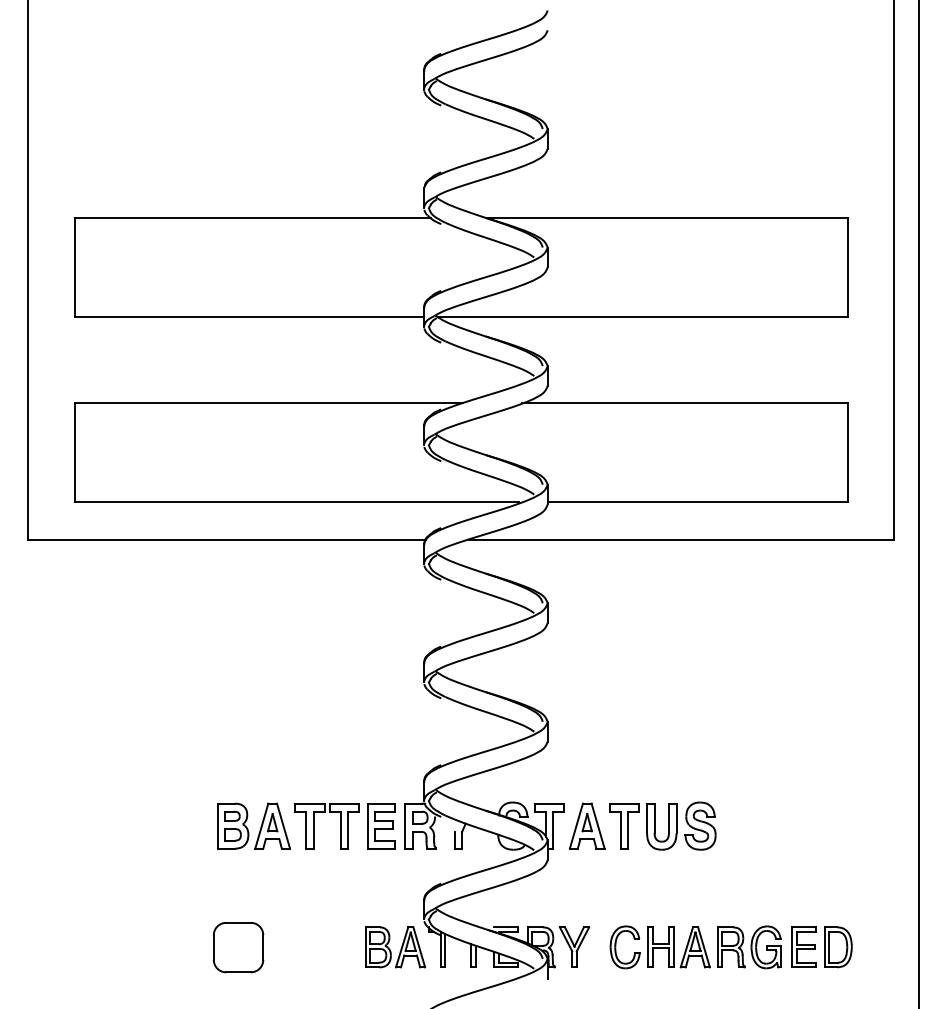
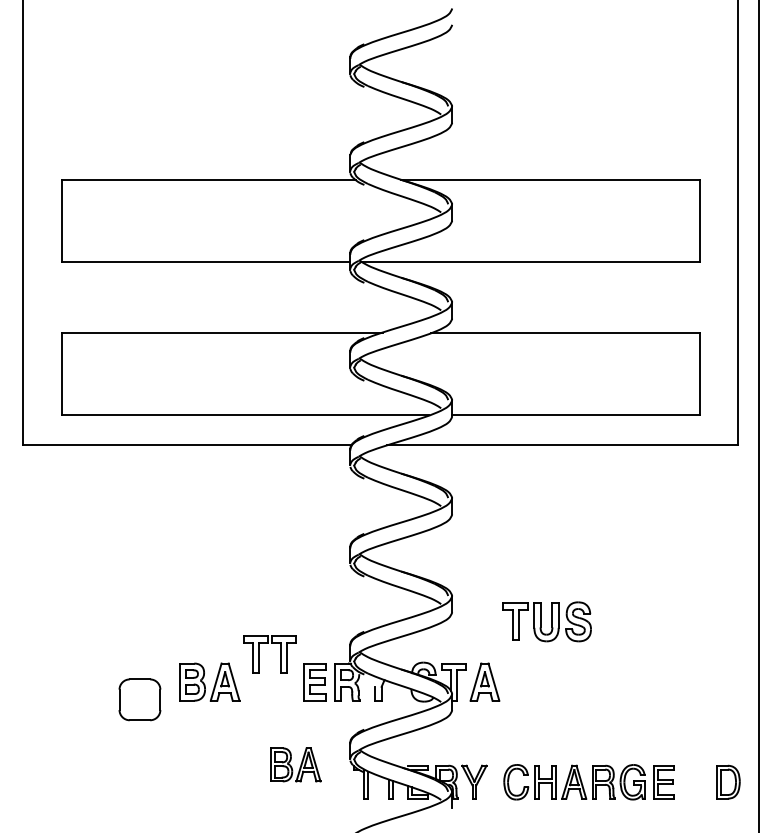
part: (662, 825) -> (547, 621), moved
part: (314, 826) -> (259, 655), moved
part: (238, 947) -> (139, 699), moved
part: (395, 947) -> (296, 765), moved
part: (838, 947) -> (728, 782), moved

